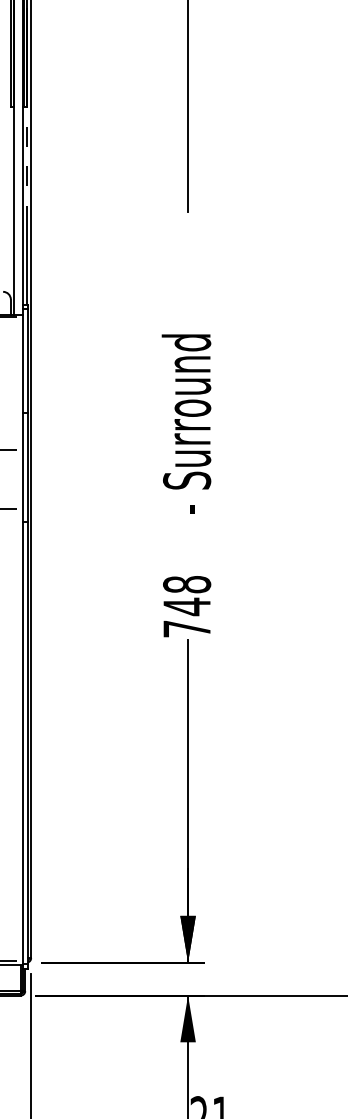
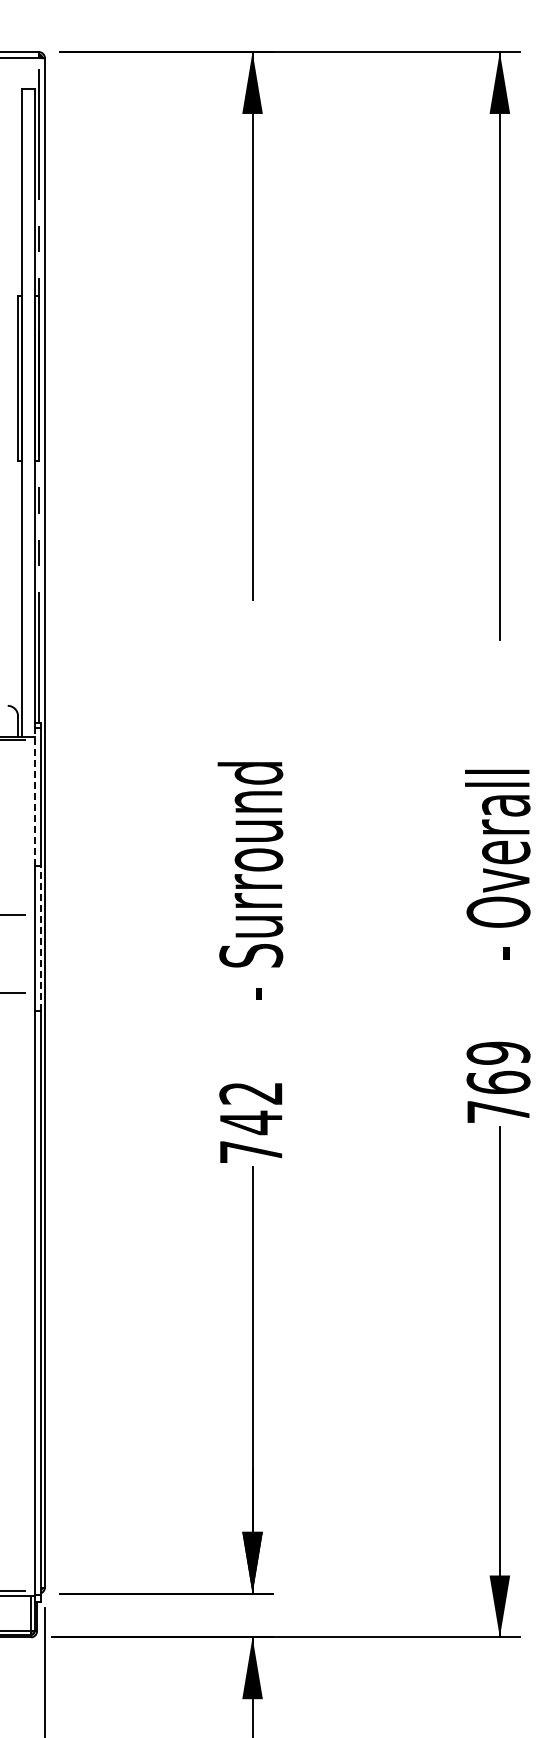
line: (23, 360) -> (34, 796), solid -> dashed
line: (27, 466) -> (40, 937), solid -> dashed
text: (187, 583) -> (251, 1092), 748 -> 742

